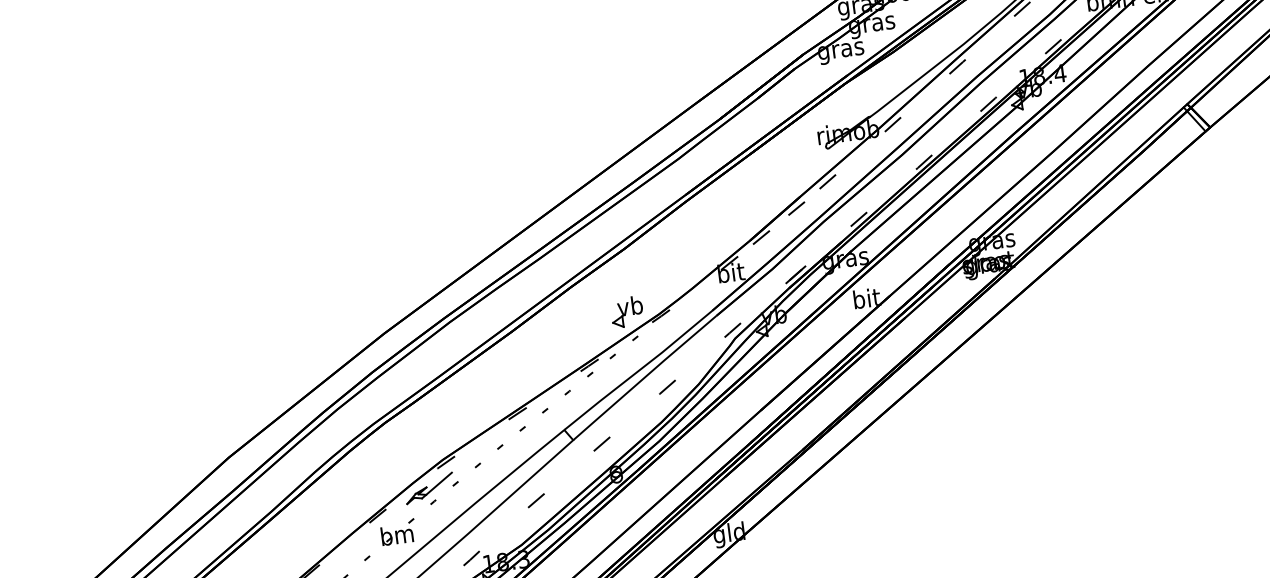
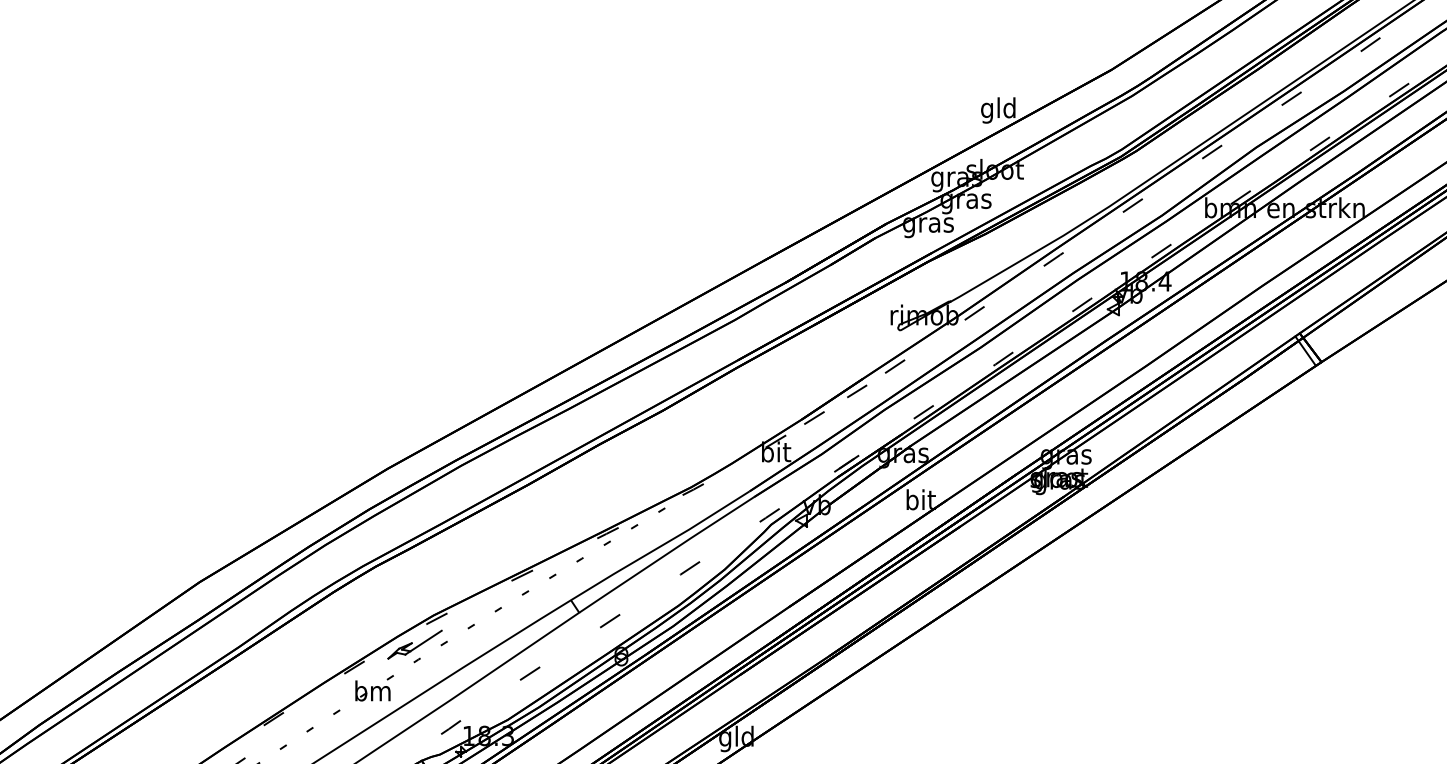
part: (626, 311) -> (656, 479), removed

